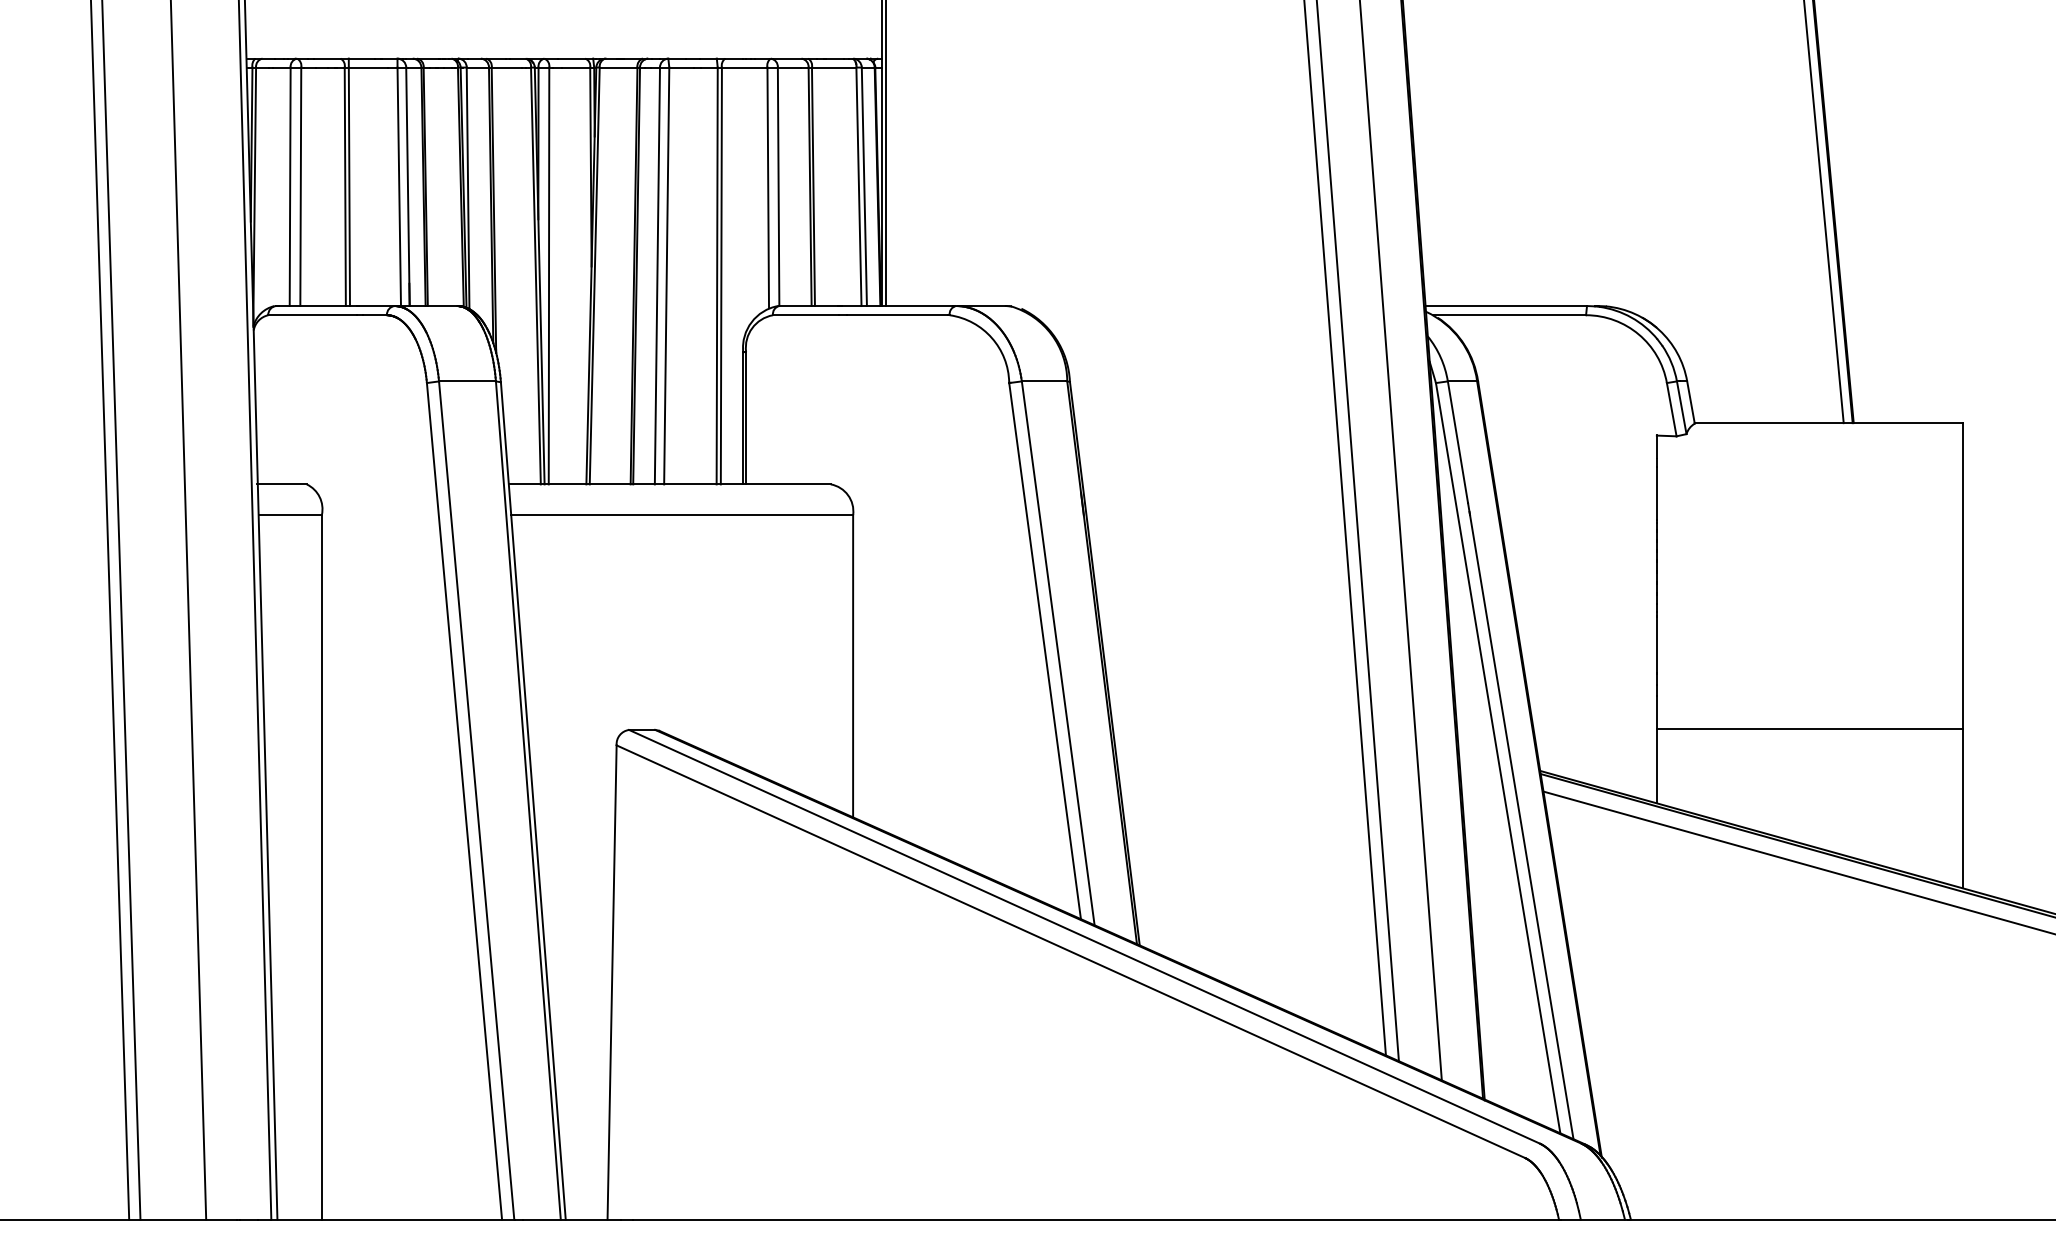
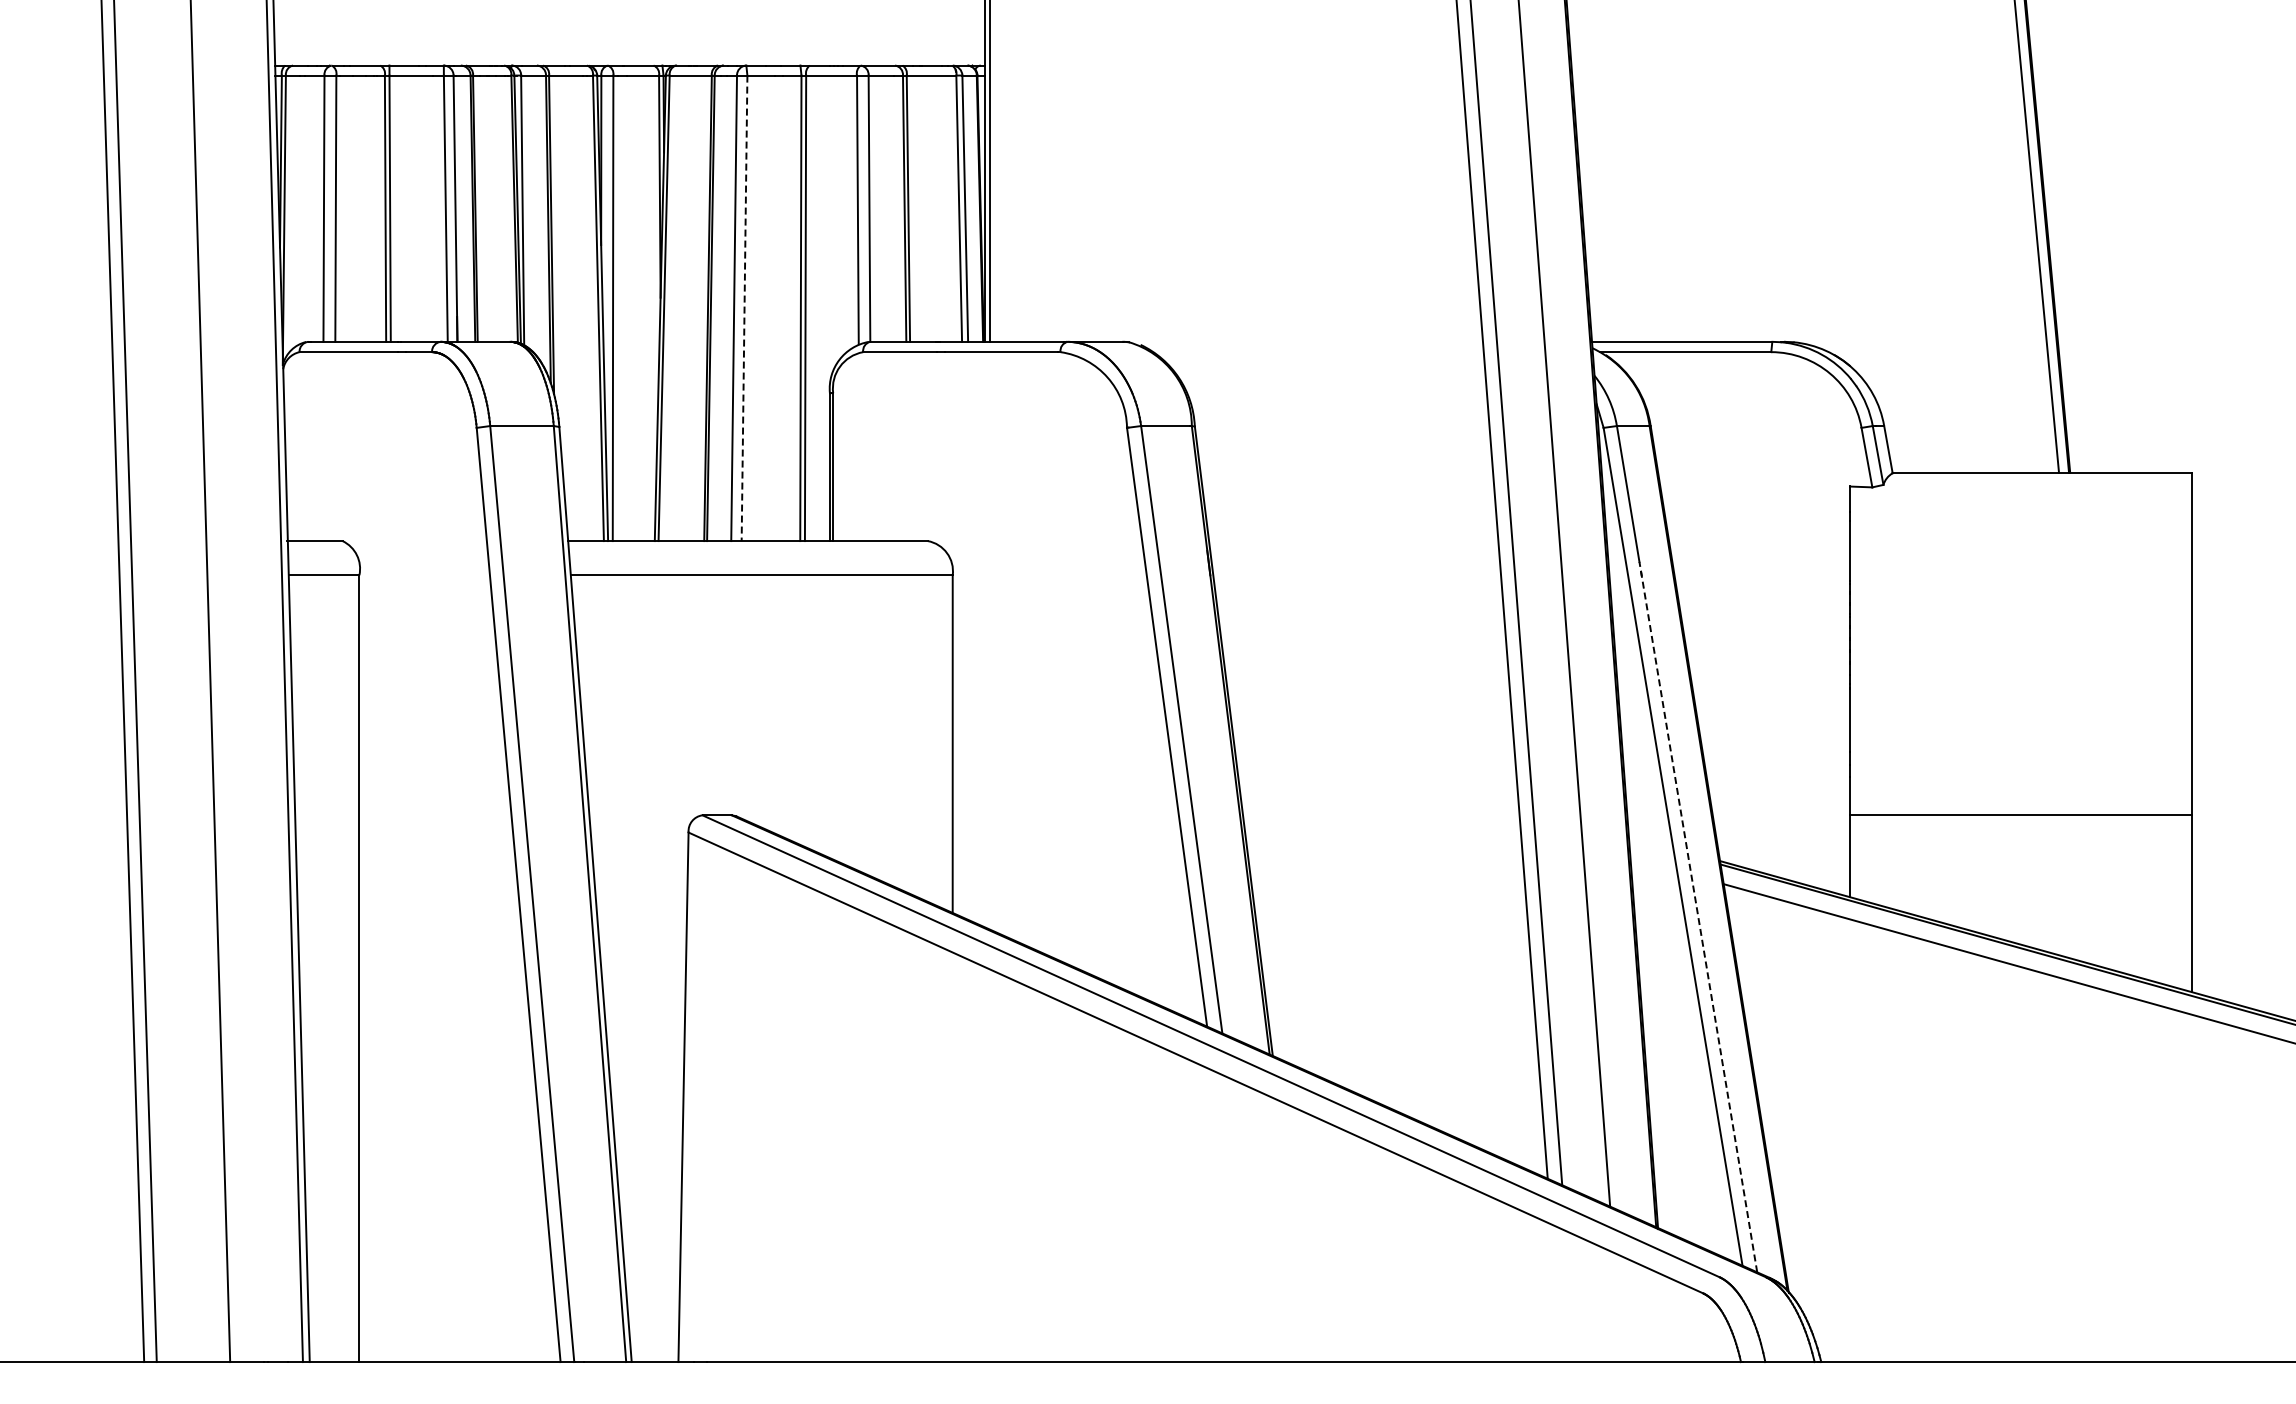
line: (666, 276) -> (744, 308), solid -> dashed
line: (1520, 820) -> (1698, 916), solid -> dashed

